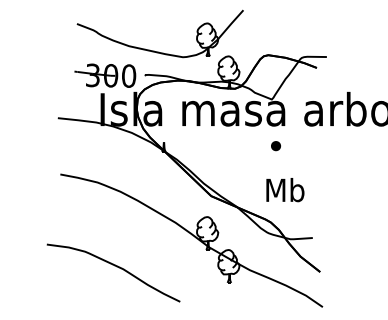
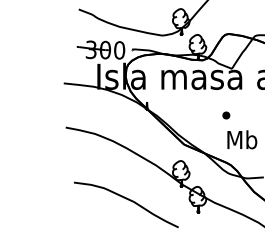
part: (275, 146) -> (225, 115), moved
curve: (116, 267) -> (128, 200), moved

